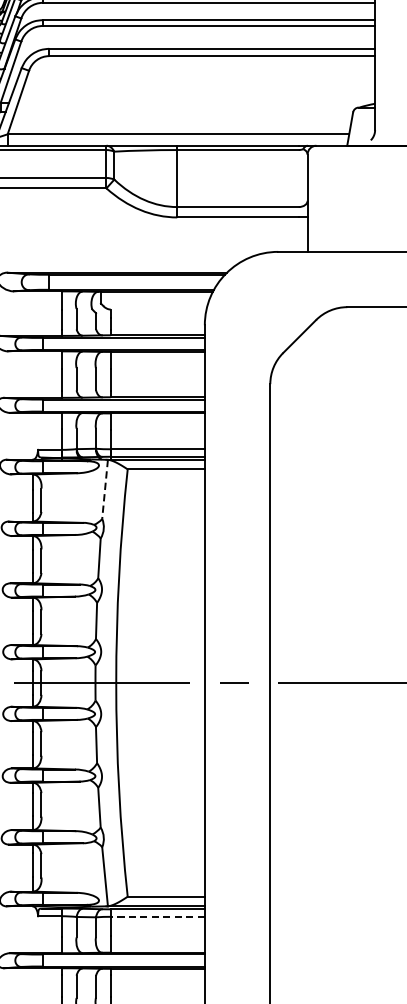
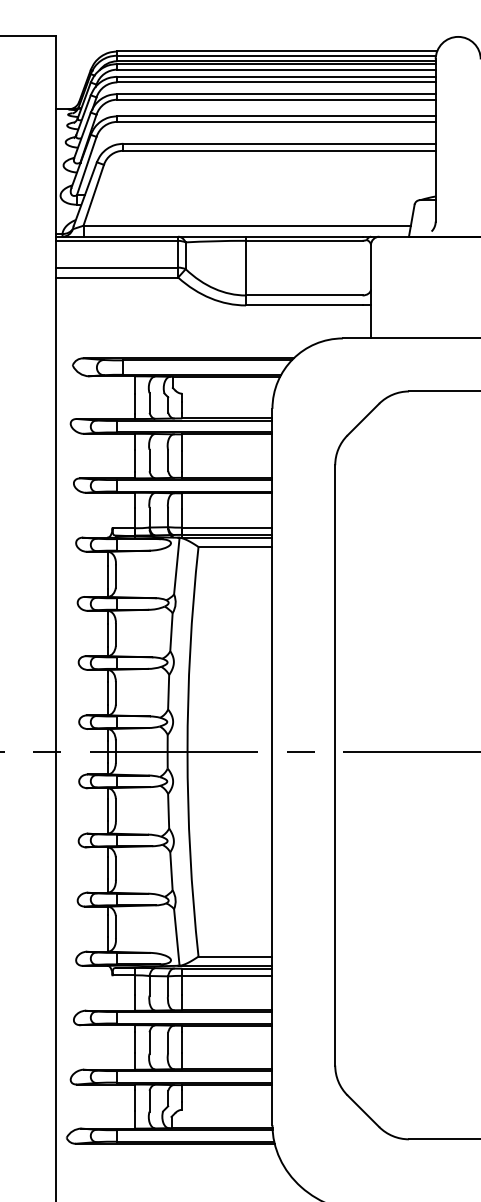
line: (104, 489) -> (176, 566), dashed -> solid
line: (156, 916) -> (226, 975), dashed -> solid

